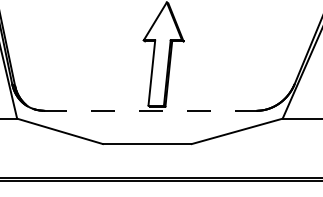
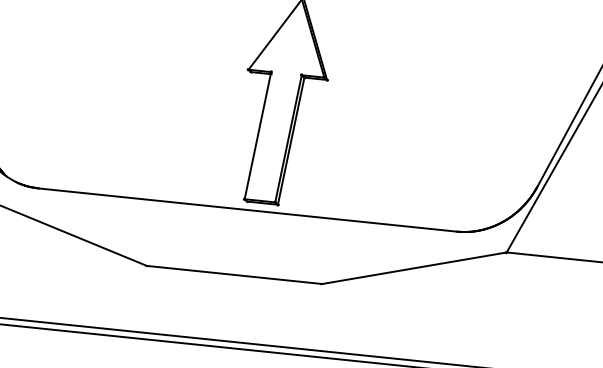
line: (151, 110) -> (249, 209), dashed -> solid

